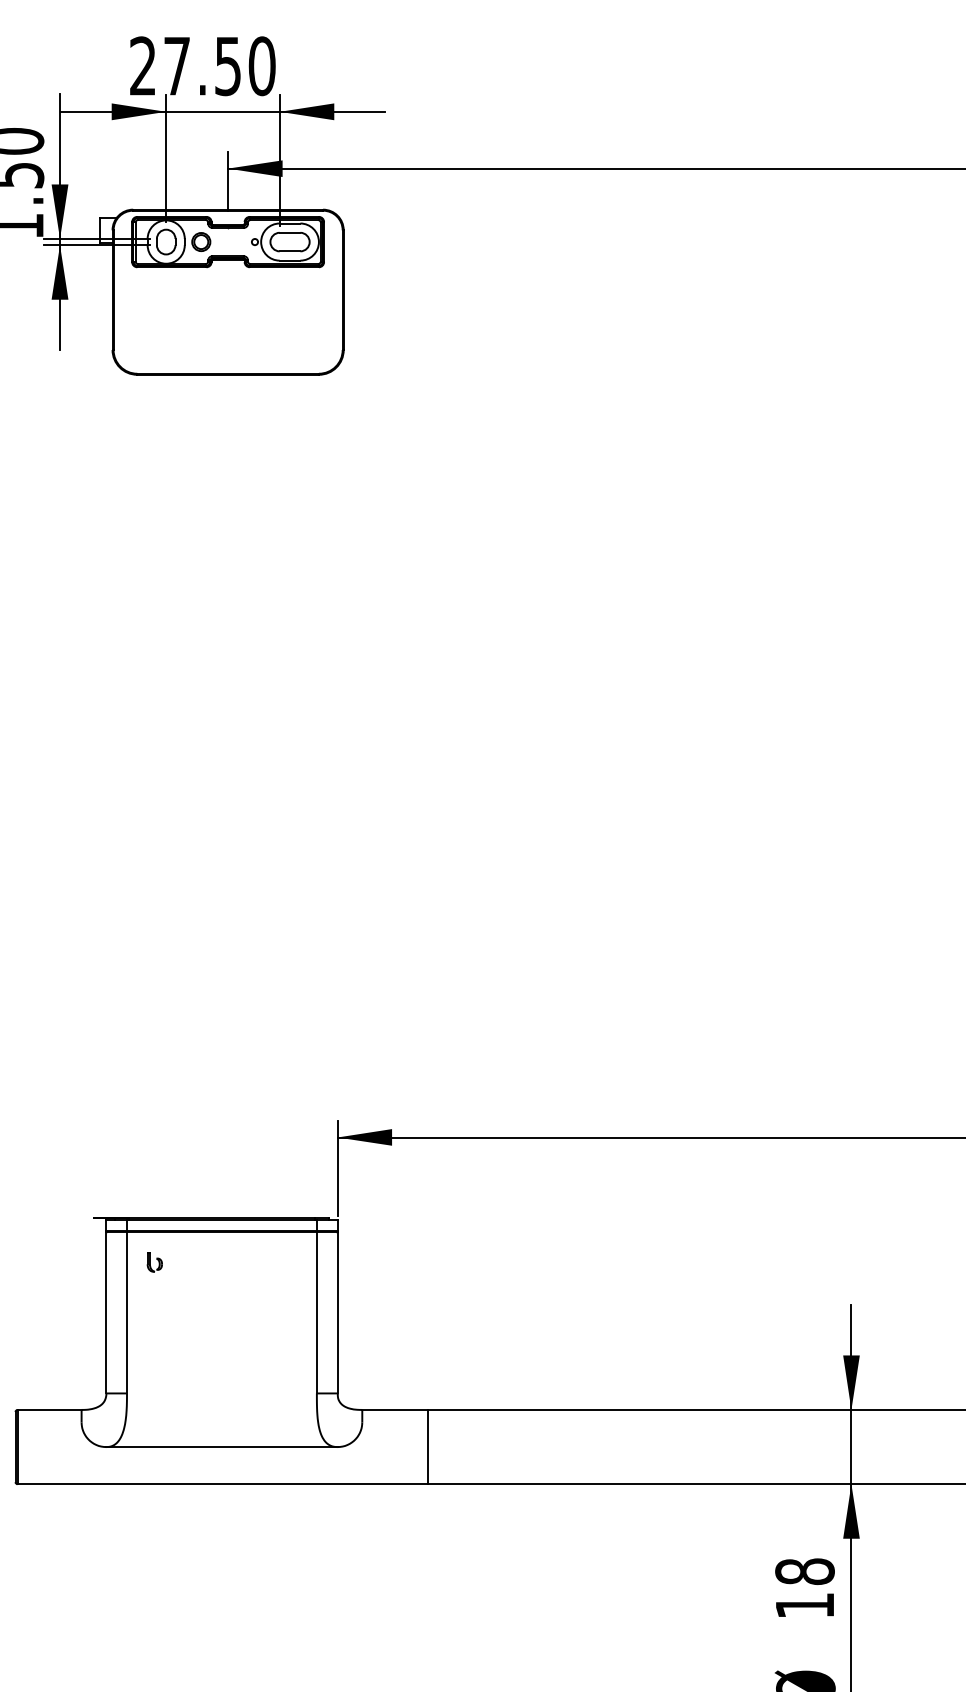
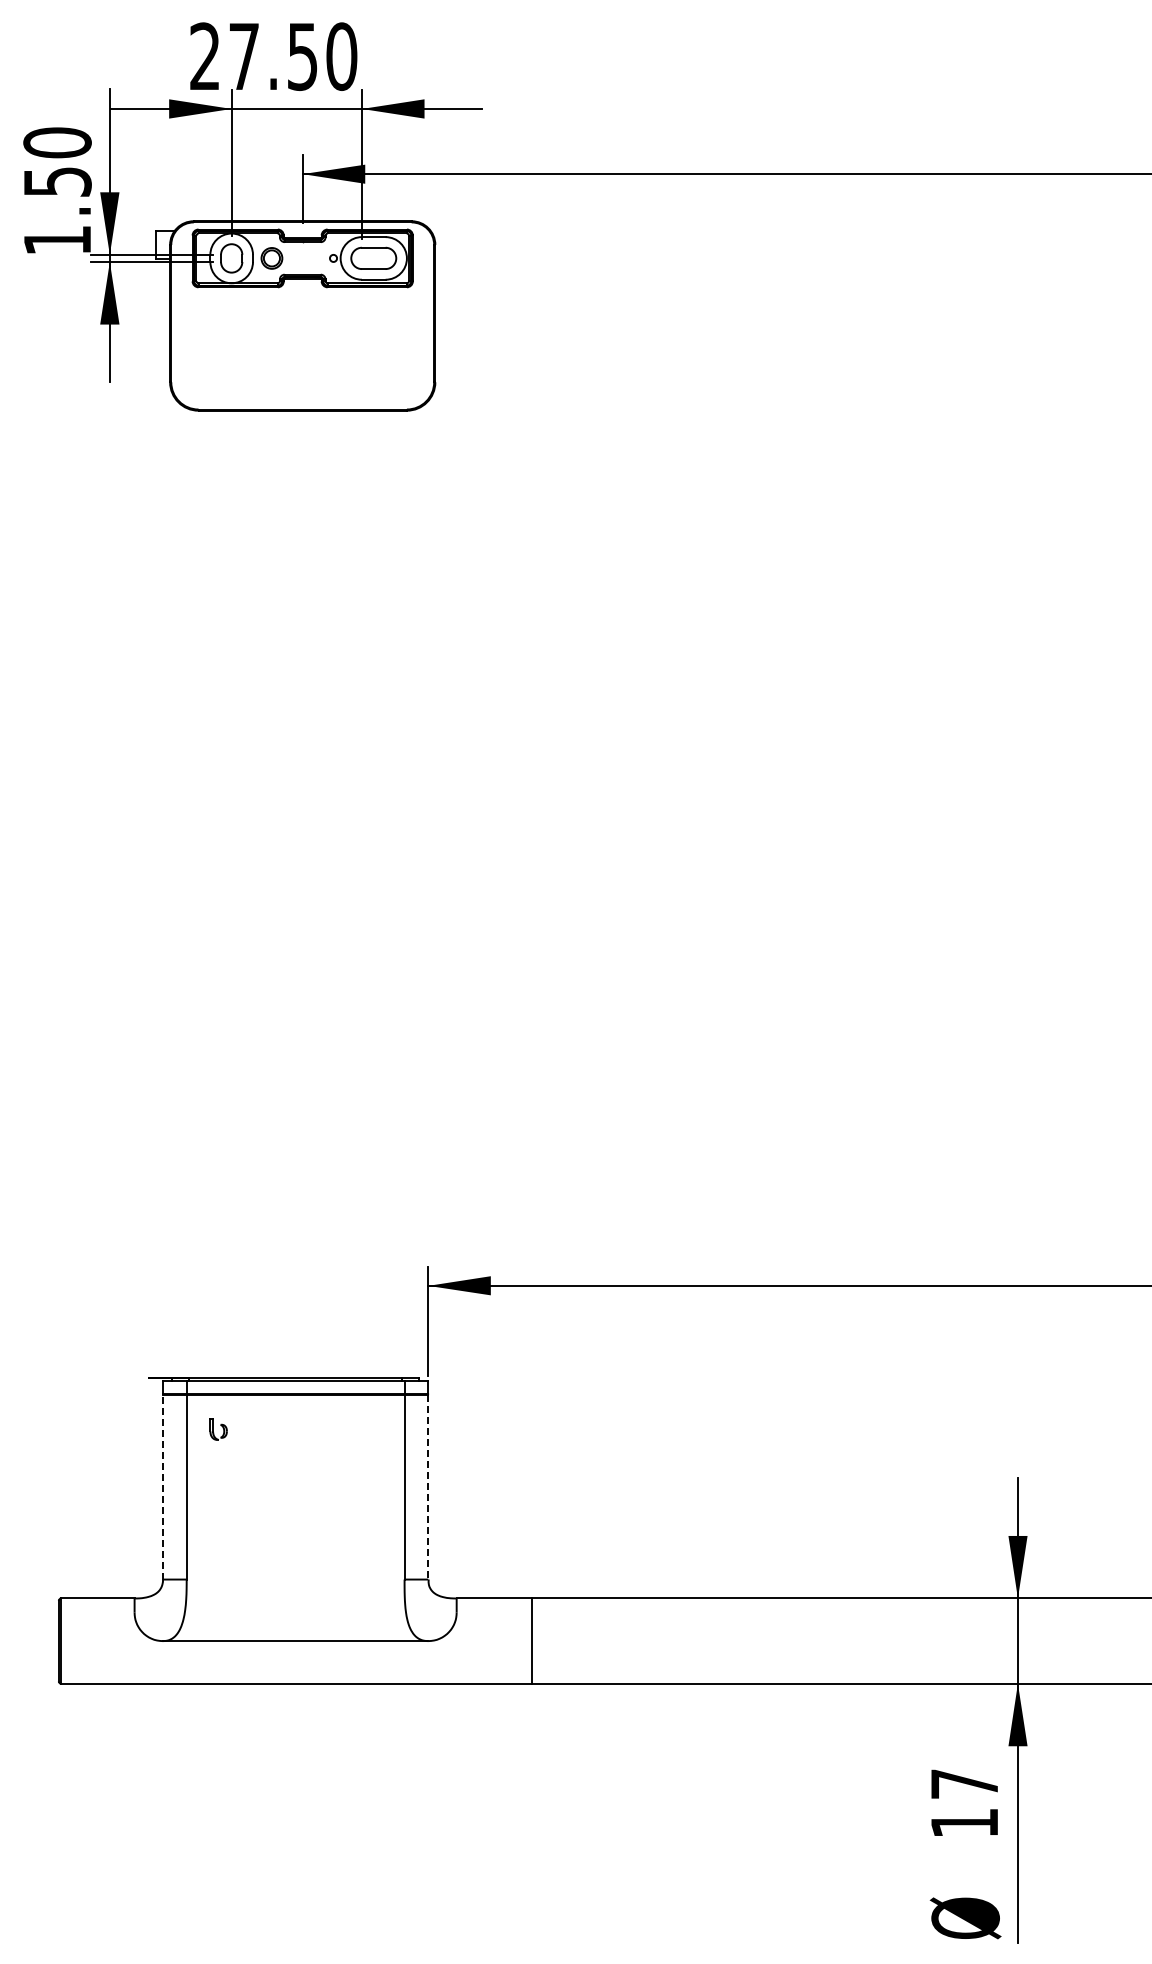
line: (106, 1312) -> (163, 1486), solid -> dashed
line: (337, 1313) -> (428, 1487), solid -> dashed
text: (804, 1571) -> (964, 1783), 18 -> 17

